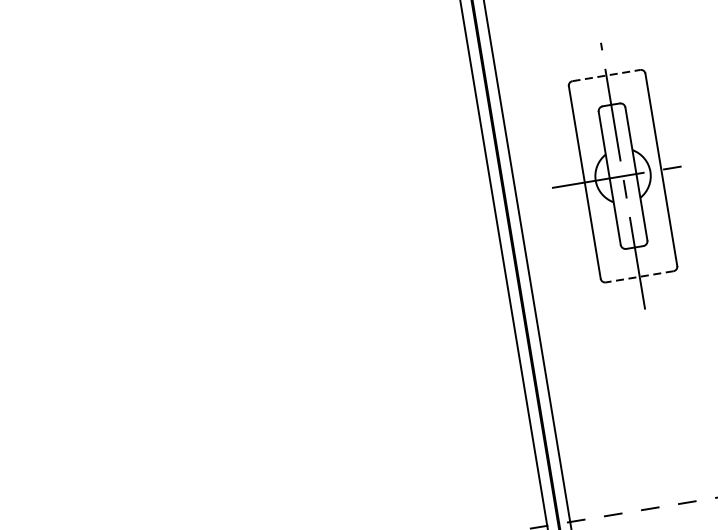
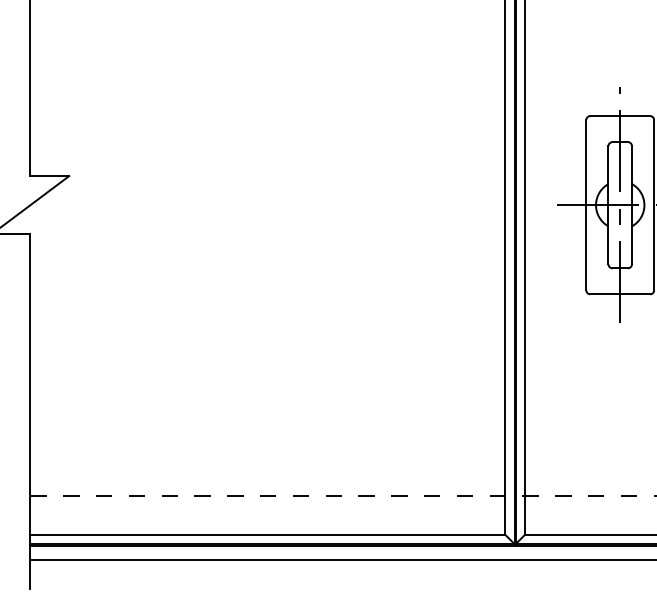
line: (606, 75) -> (620, 116), dashed -> solid
line: (638, 277) -> (619, 294), dashed -> solid

